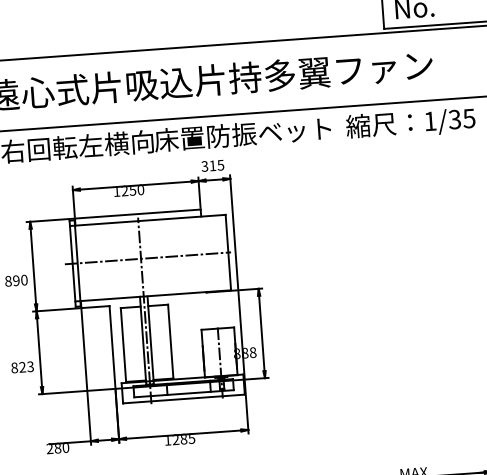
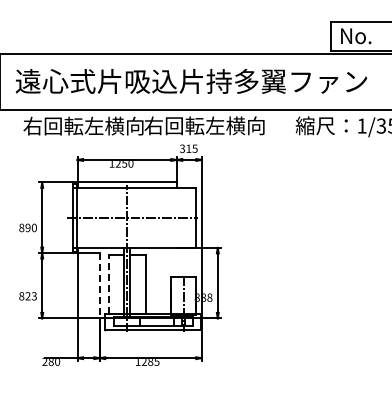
text: (242, 134) -> (213, 125), 床置防振ベット -> 右回転左横向
line: (123, 343) -> (108, 283), solid -> dashed
line: (112, 347) -> (99, 285), solid -> dashed

